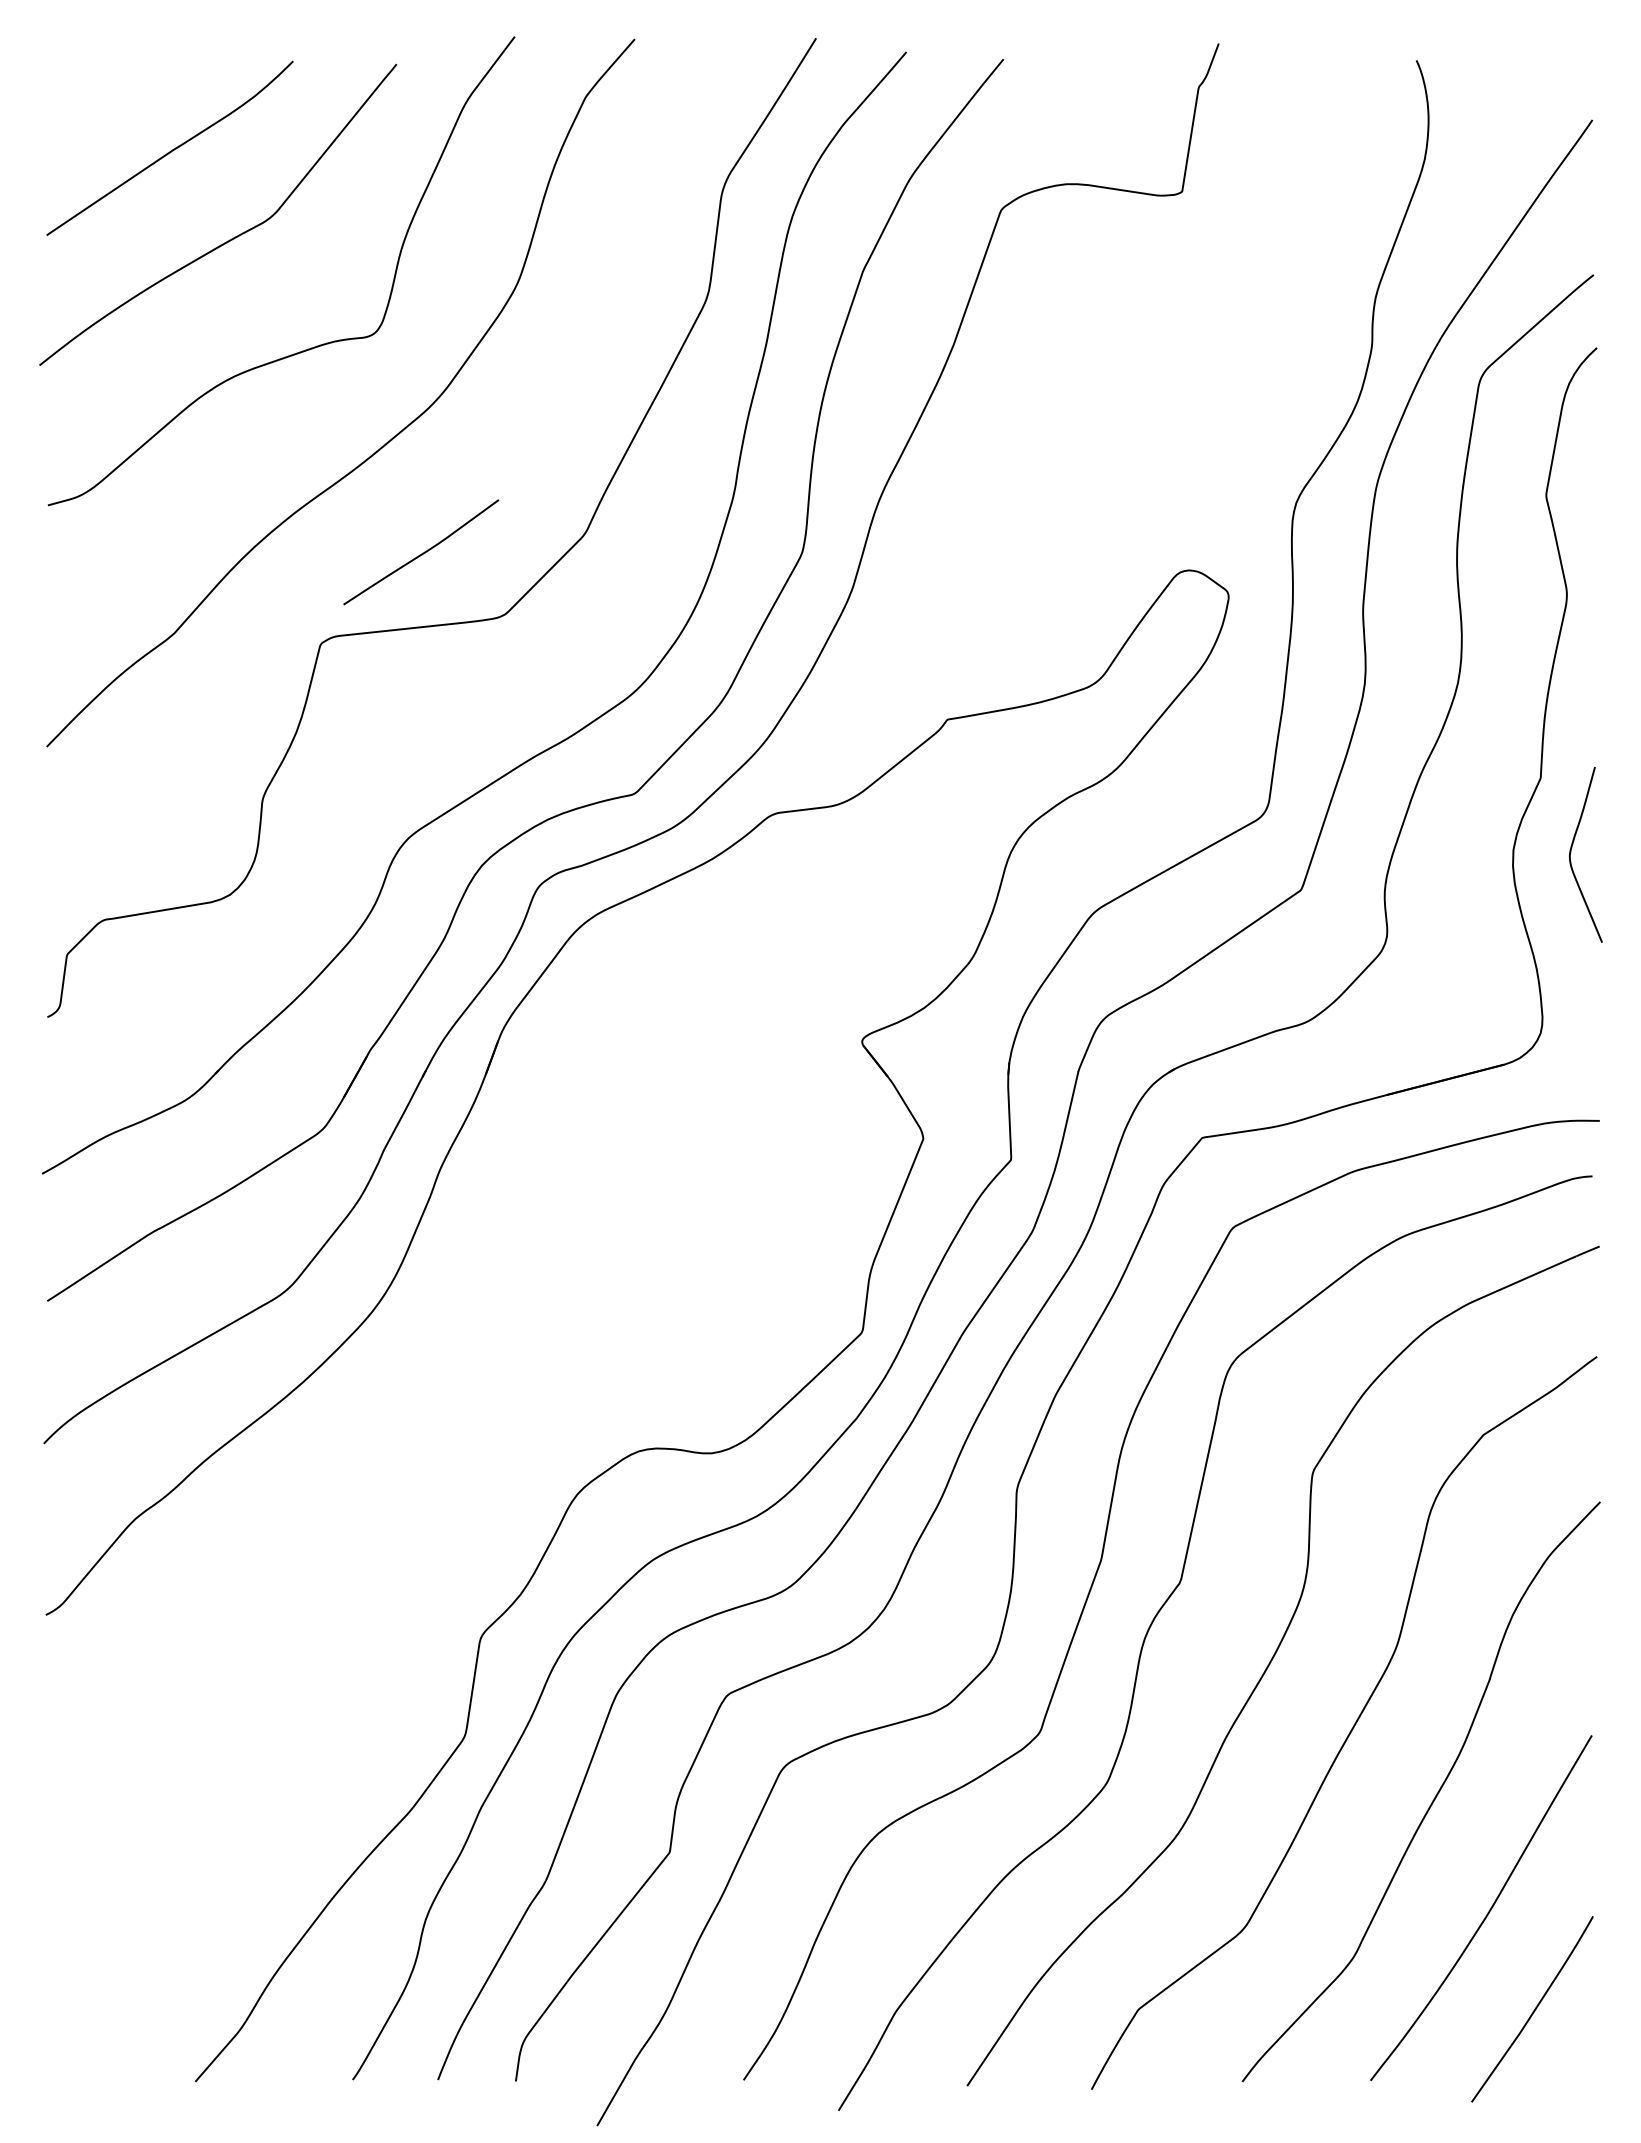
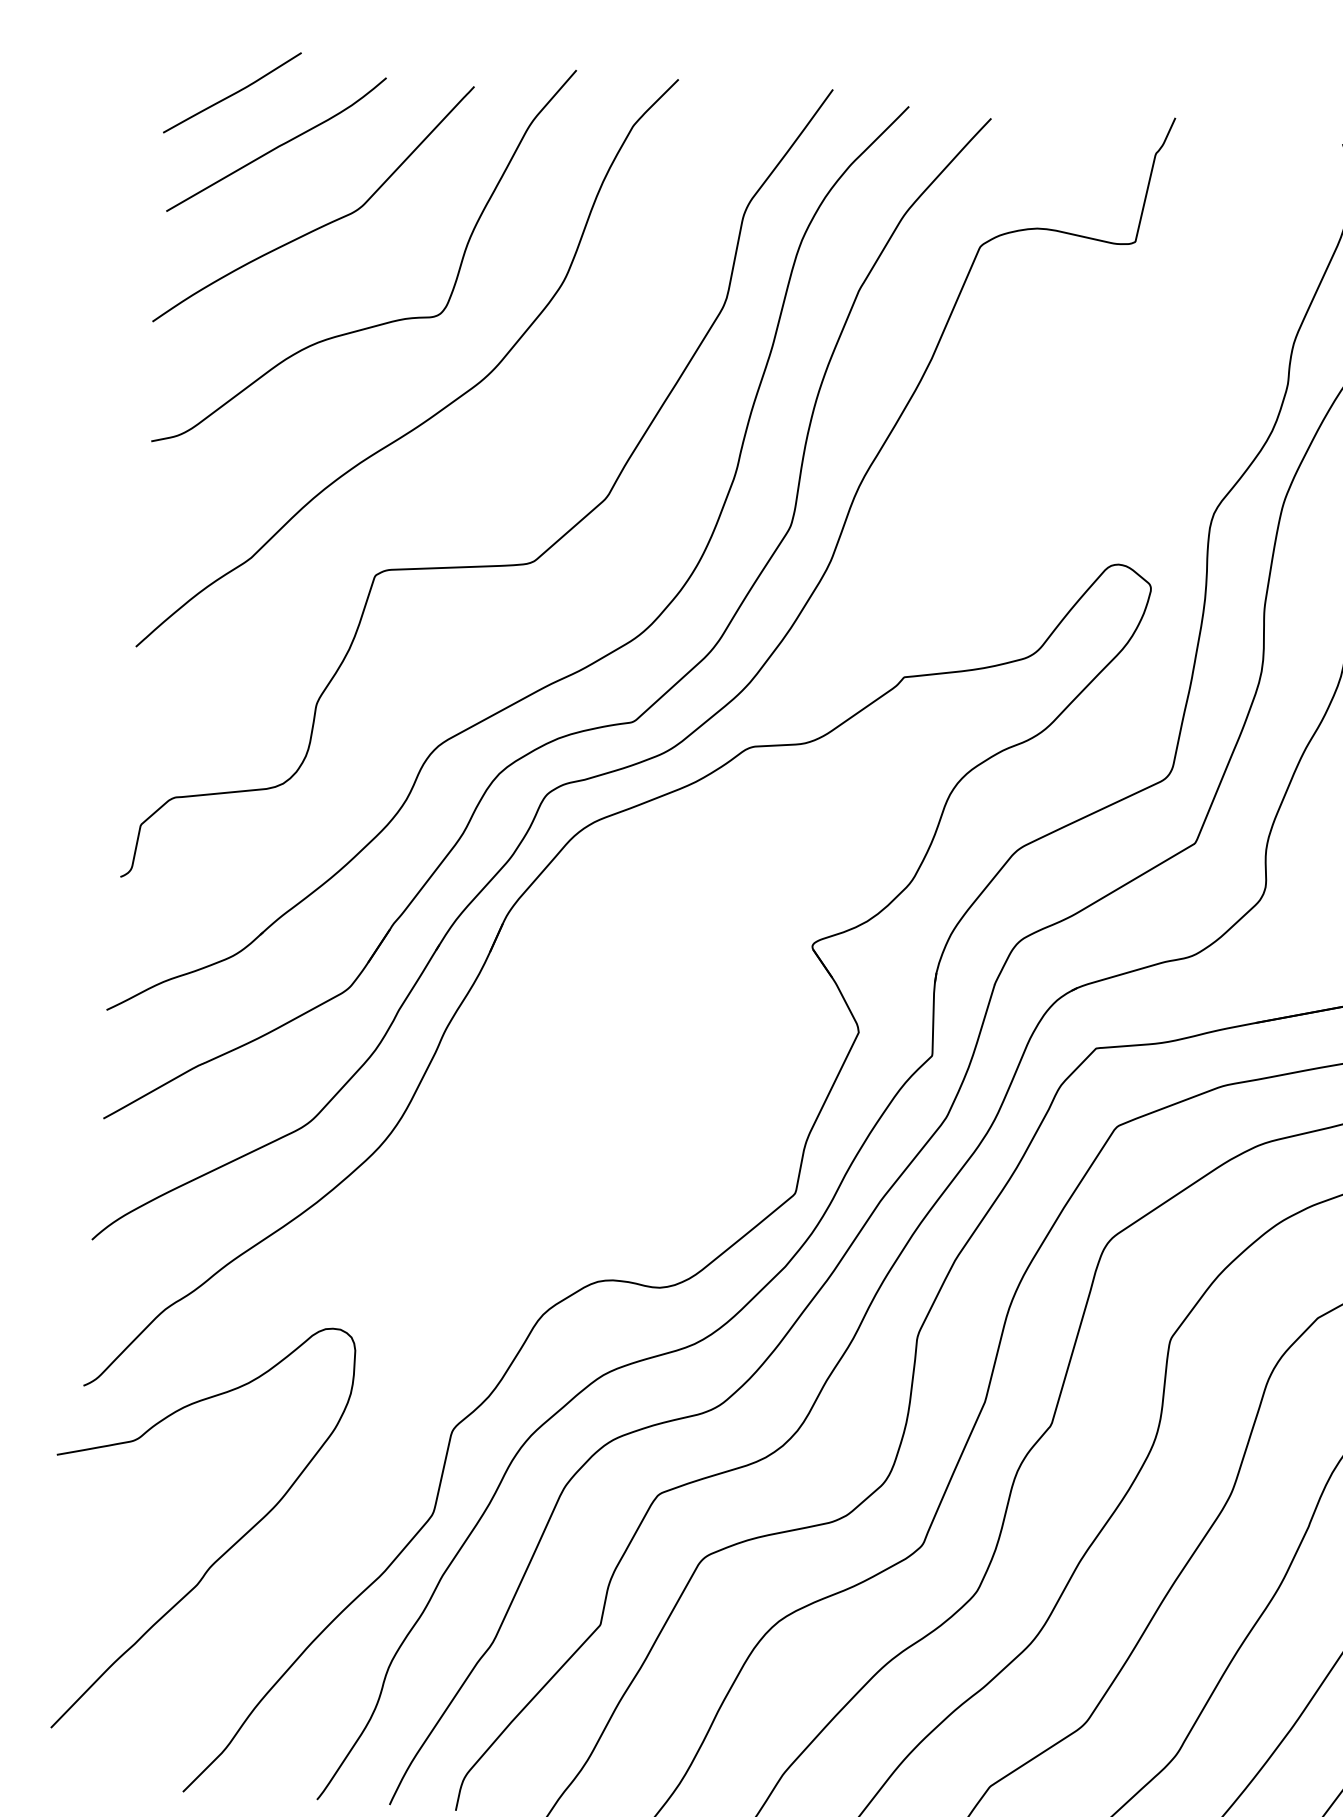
curve: (421, 553) -> (232, 93), moved
curve: (220, 1802) -> (220, 1555), added

